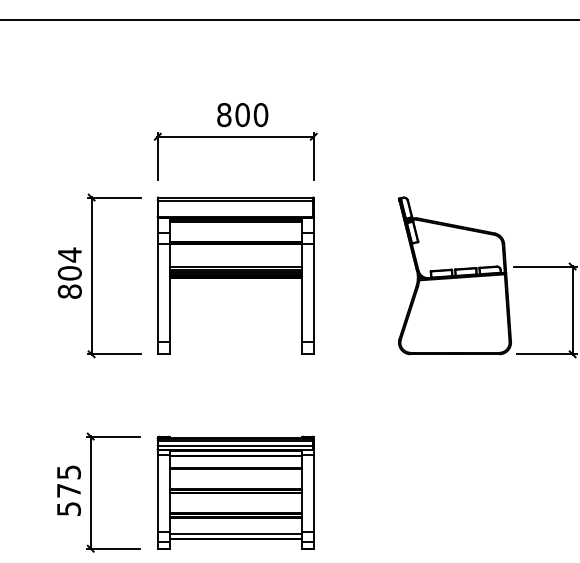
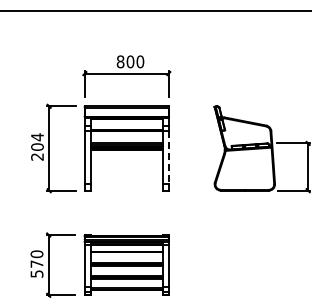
text: (69, 290) -> (37, 156), 804 -> 204
line: (313, 294) -> (168, 158), solid -> dashed
text: (68, 472) -> (36, 254), 575 -> 570

